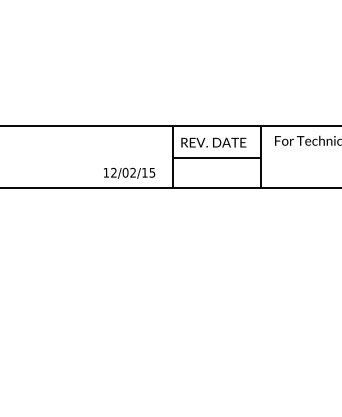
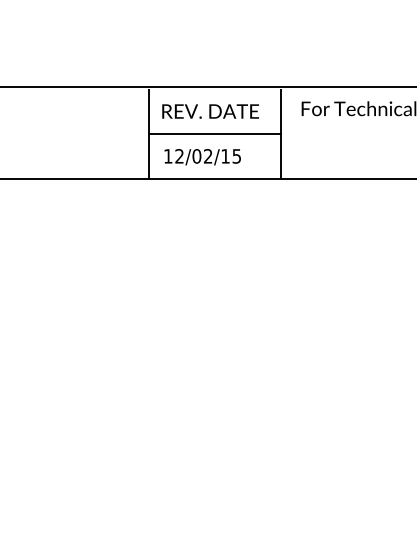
text: (129, 172) -> (202, 155), moved

